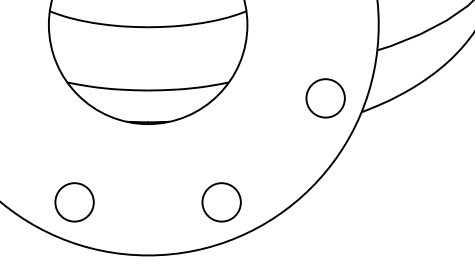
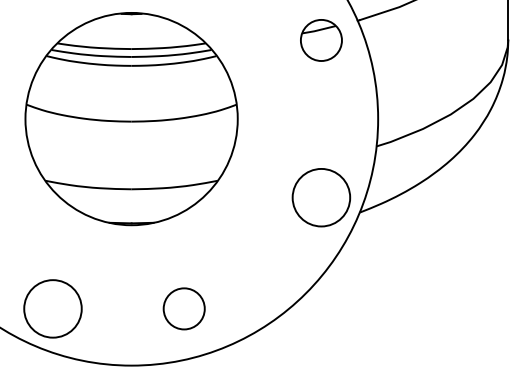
circle: (324, 98) -> (320, 197), size x1.4
circle: (74, 202) -> (52, 308), size x1.4
circle: (220, 202) -> (183, 308), moved

